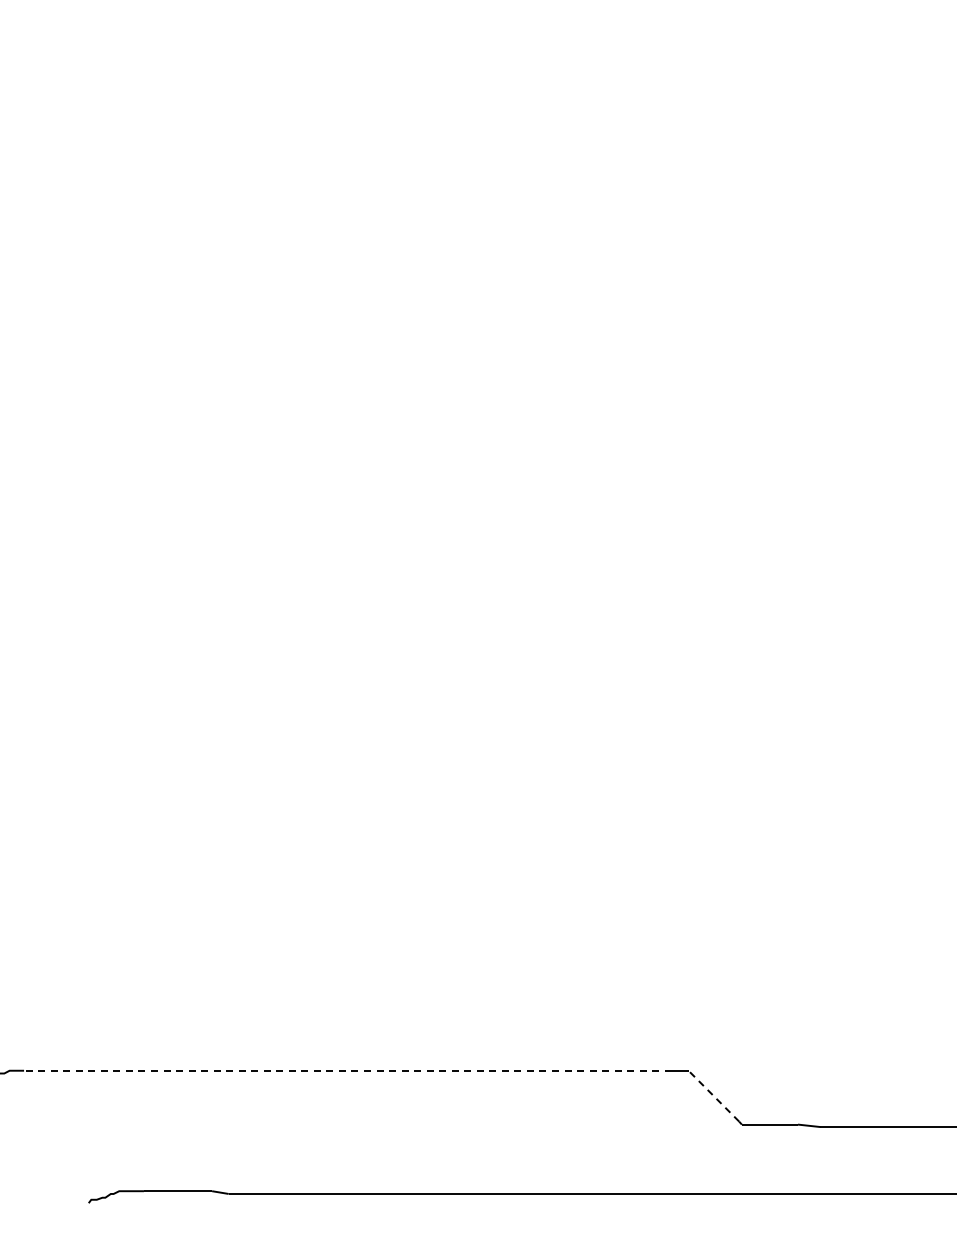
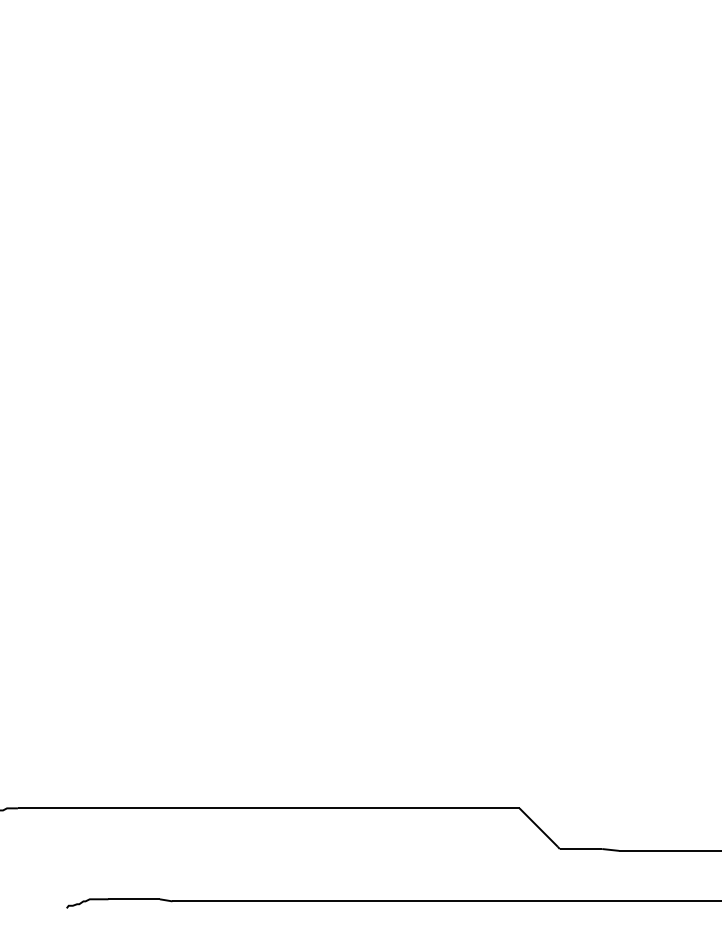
line: (347, 1070) -> (262, 808), dashed -> solid
line: (713, 1096) -> (538, 827), dashed -> solid

